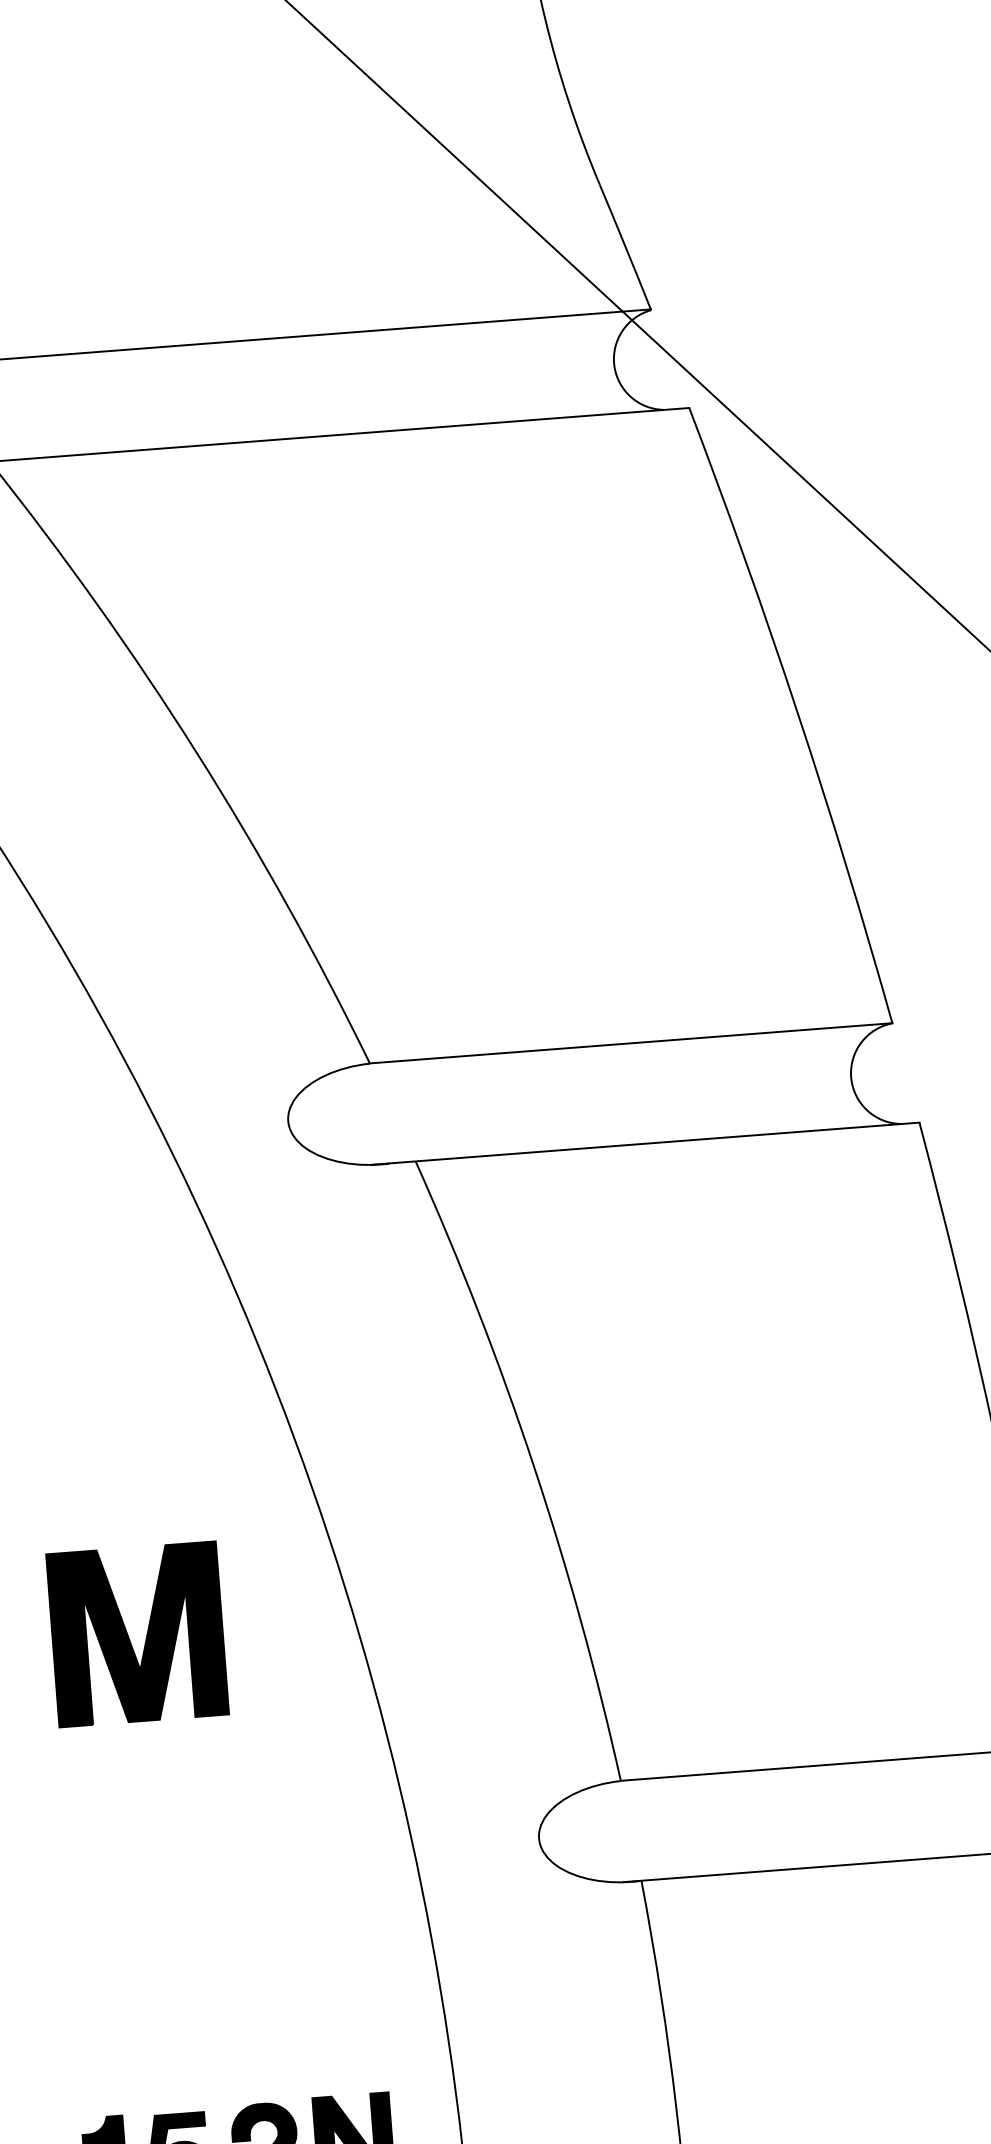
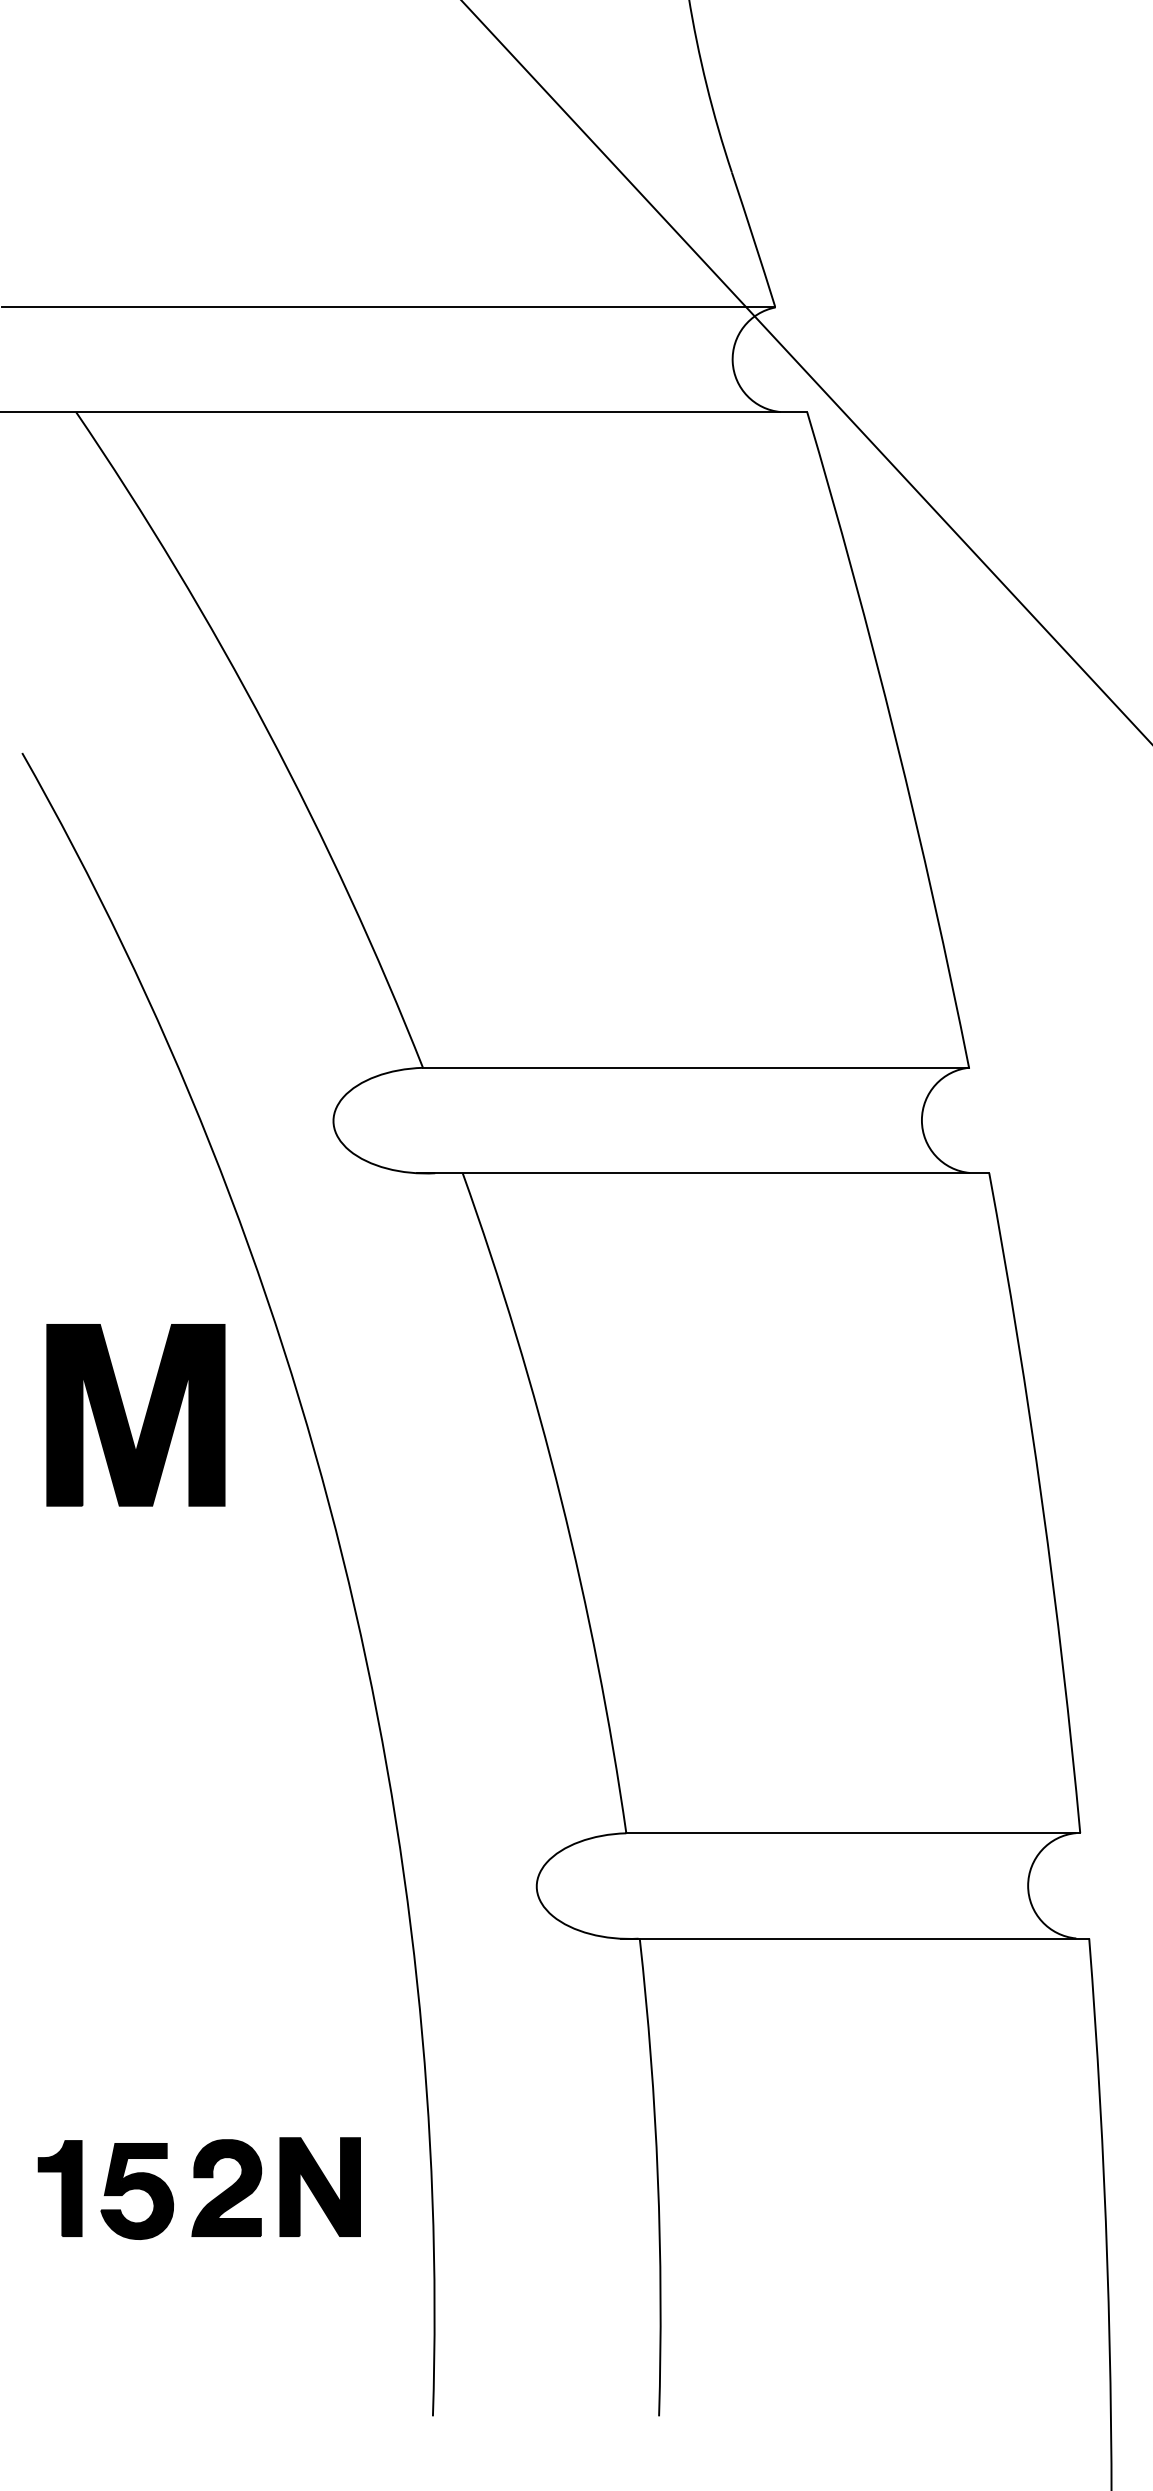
part: (129, 1638) -> (127, 1418), moved

